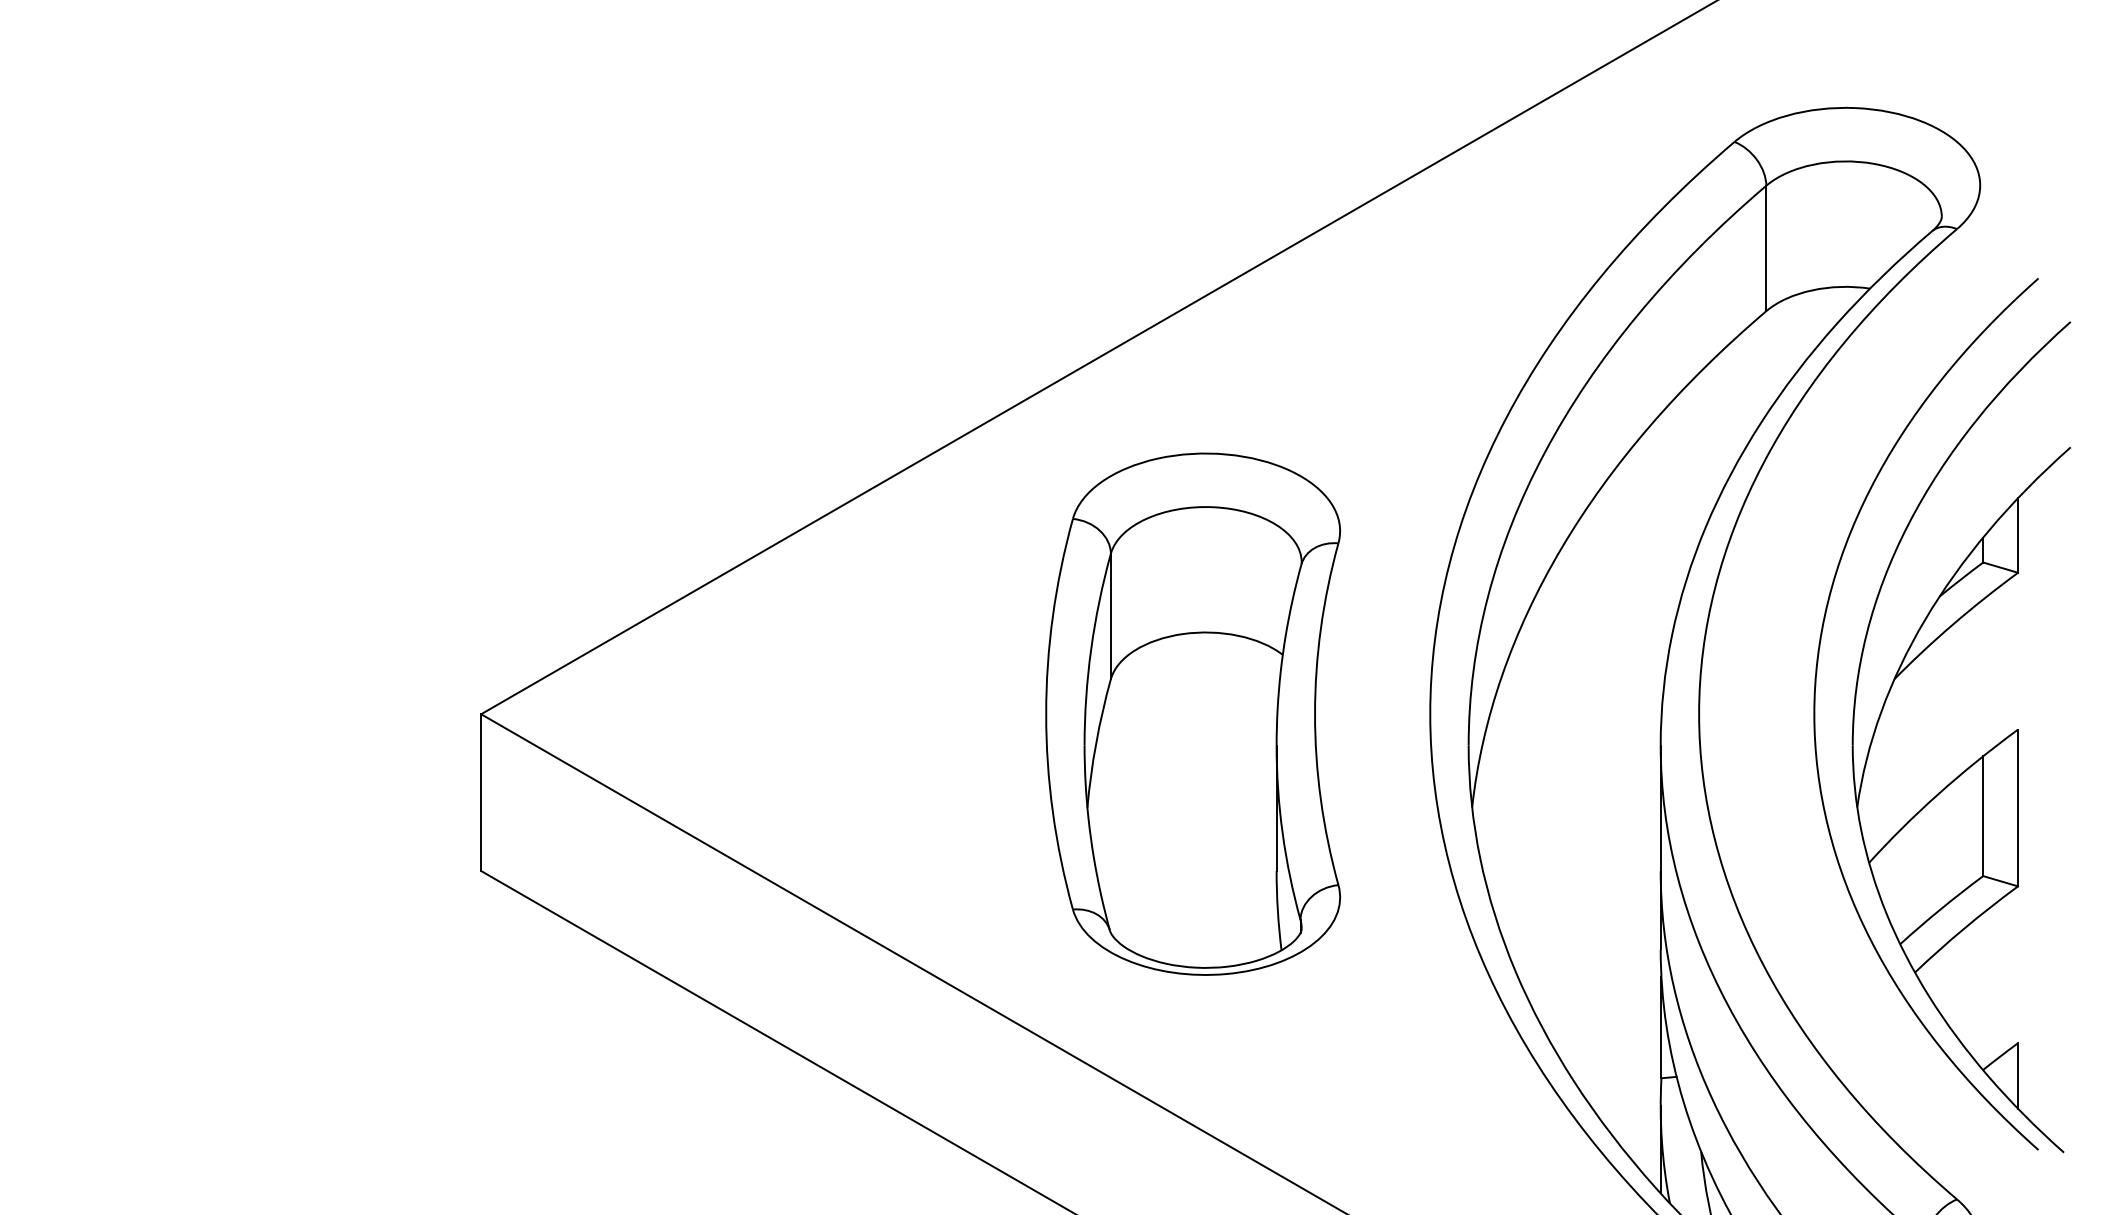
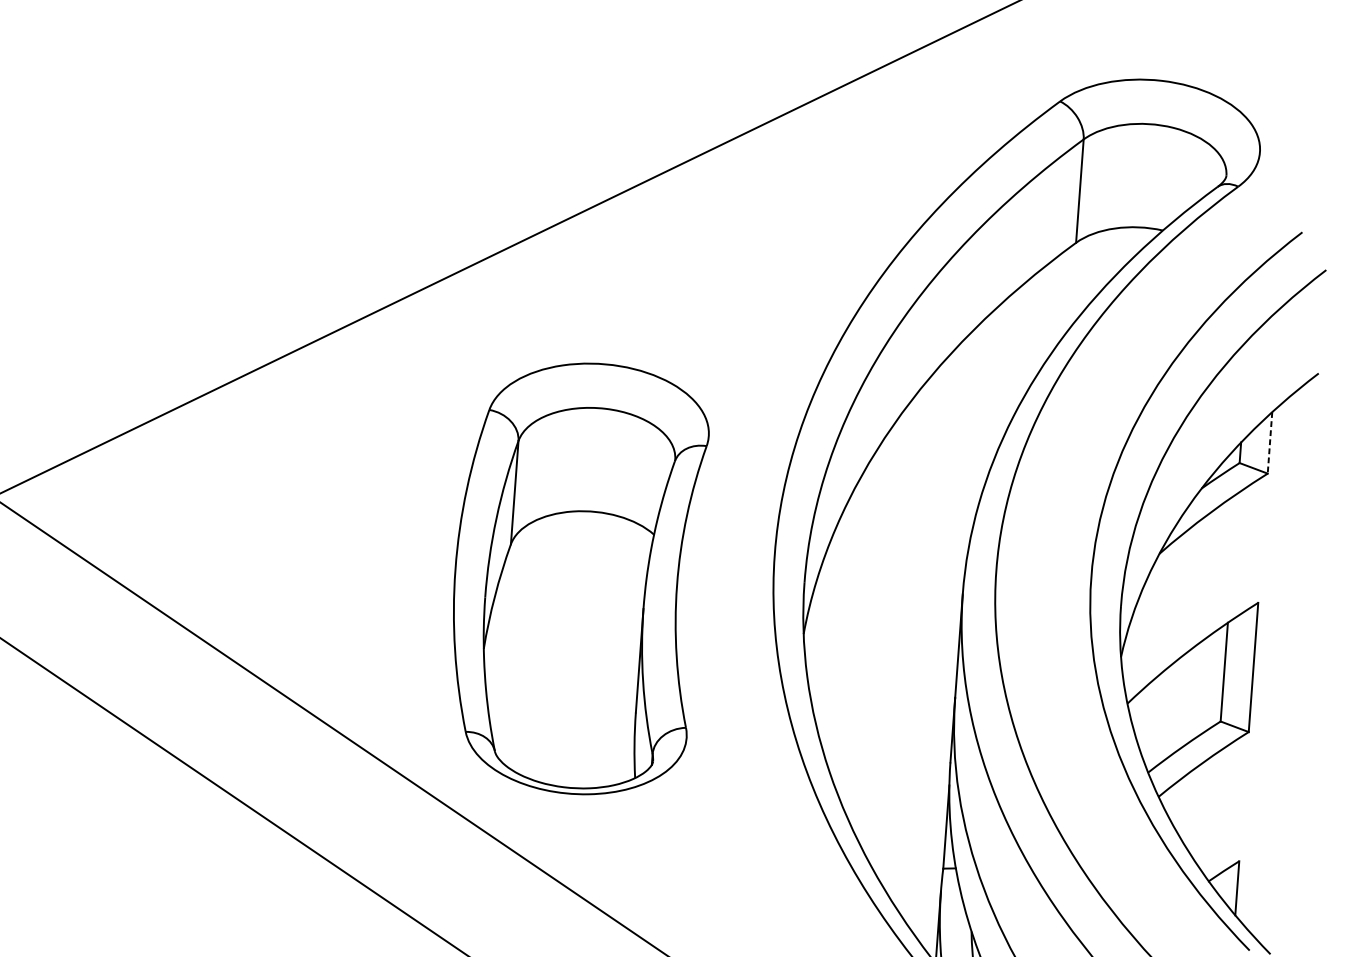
line: (2018, 535) -> (1270, 442), solid -> dashed
part: (1193, 713) -> (576, 577), moved

